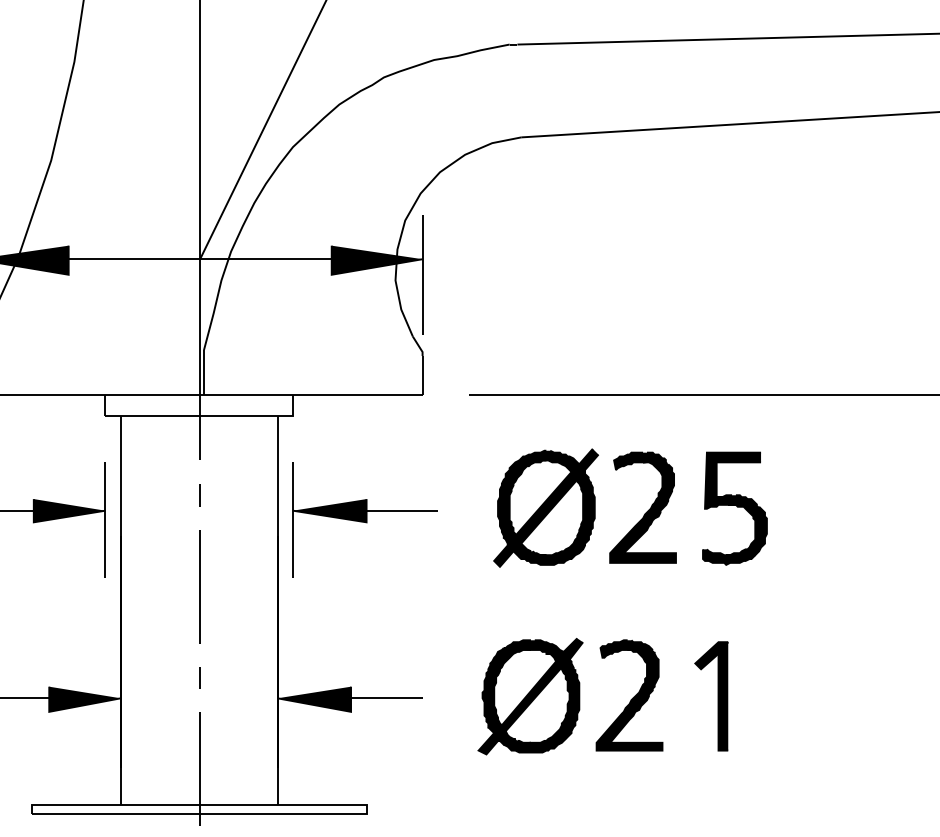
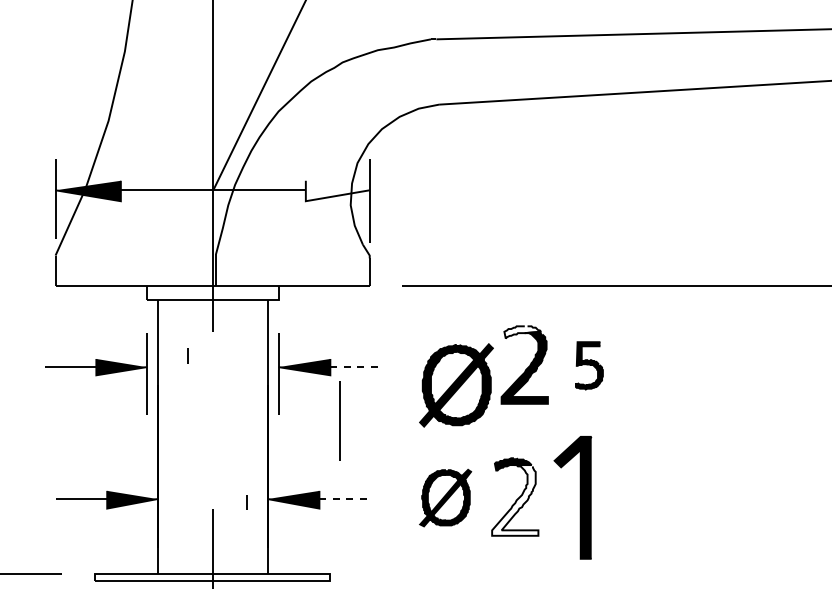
fill: (376, 259) -> (337, 190), removed
fill: (639, 461) -> (522, 332), removed
line: (198, 494) -> (187, 355), moved
part: (545, 508) -> (456, 385), moved
part: (735, 508) -> (589, 365), size x0.6
line: (402, 511) -> (355, 367), solid -> dashed
line: (198, 586) -> (339, 420), moved
line: (198, 677) -> (246, 502), moved
part: (530, 696) -> (445, 497), size x0.7
part: (710, 696) -> (572, 497), size x1.6
line: (388, 698) -> (345, 499), solid -> dashed
fill: (629, 700) -> (515, 500), removed

